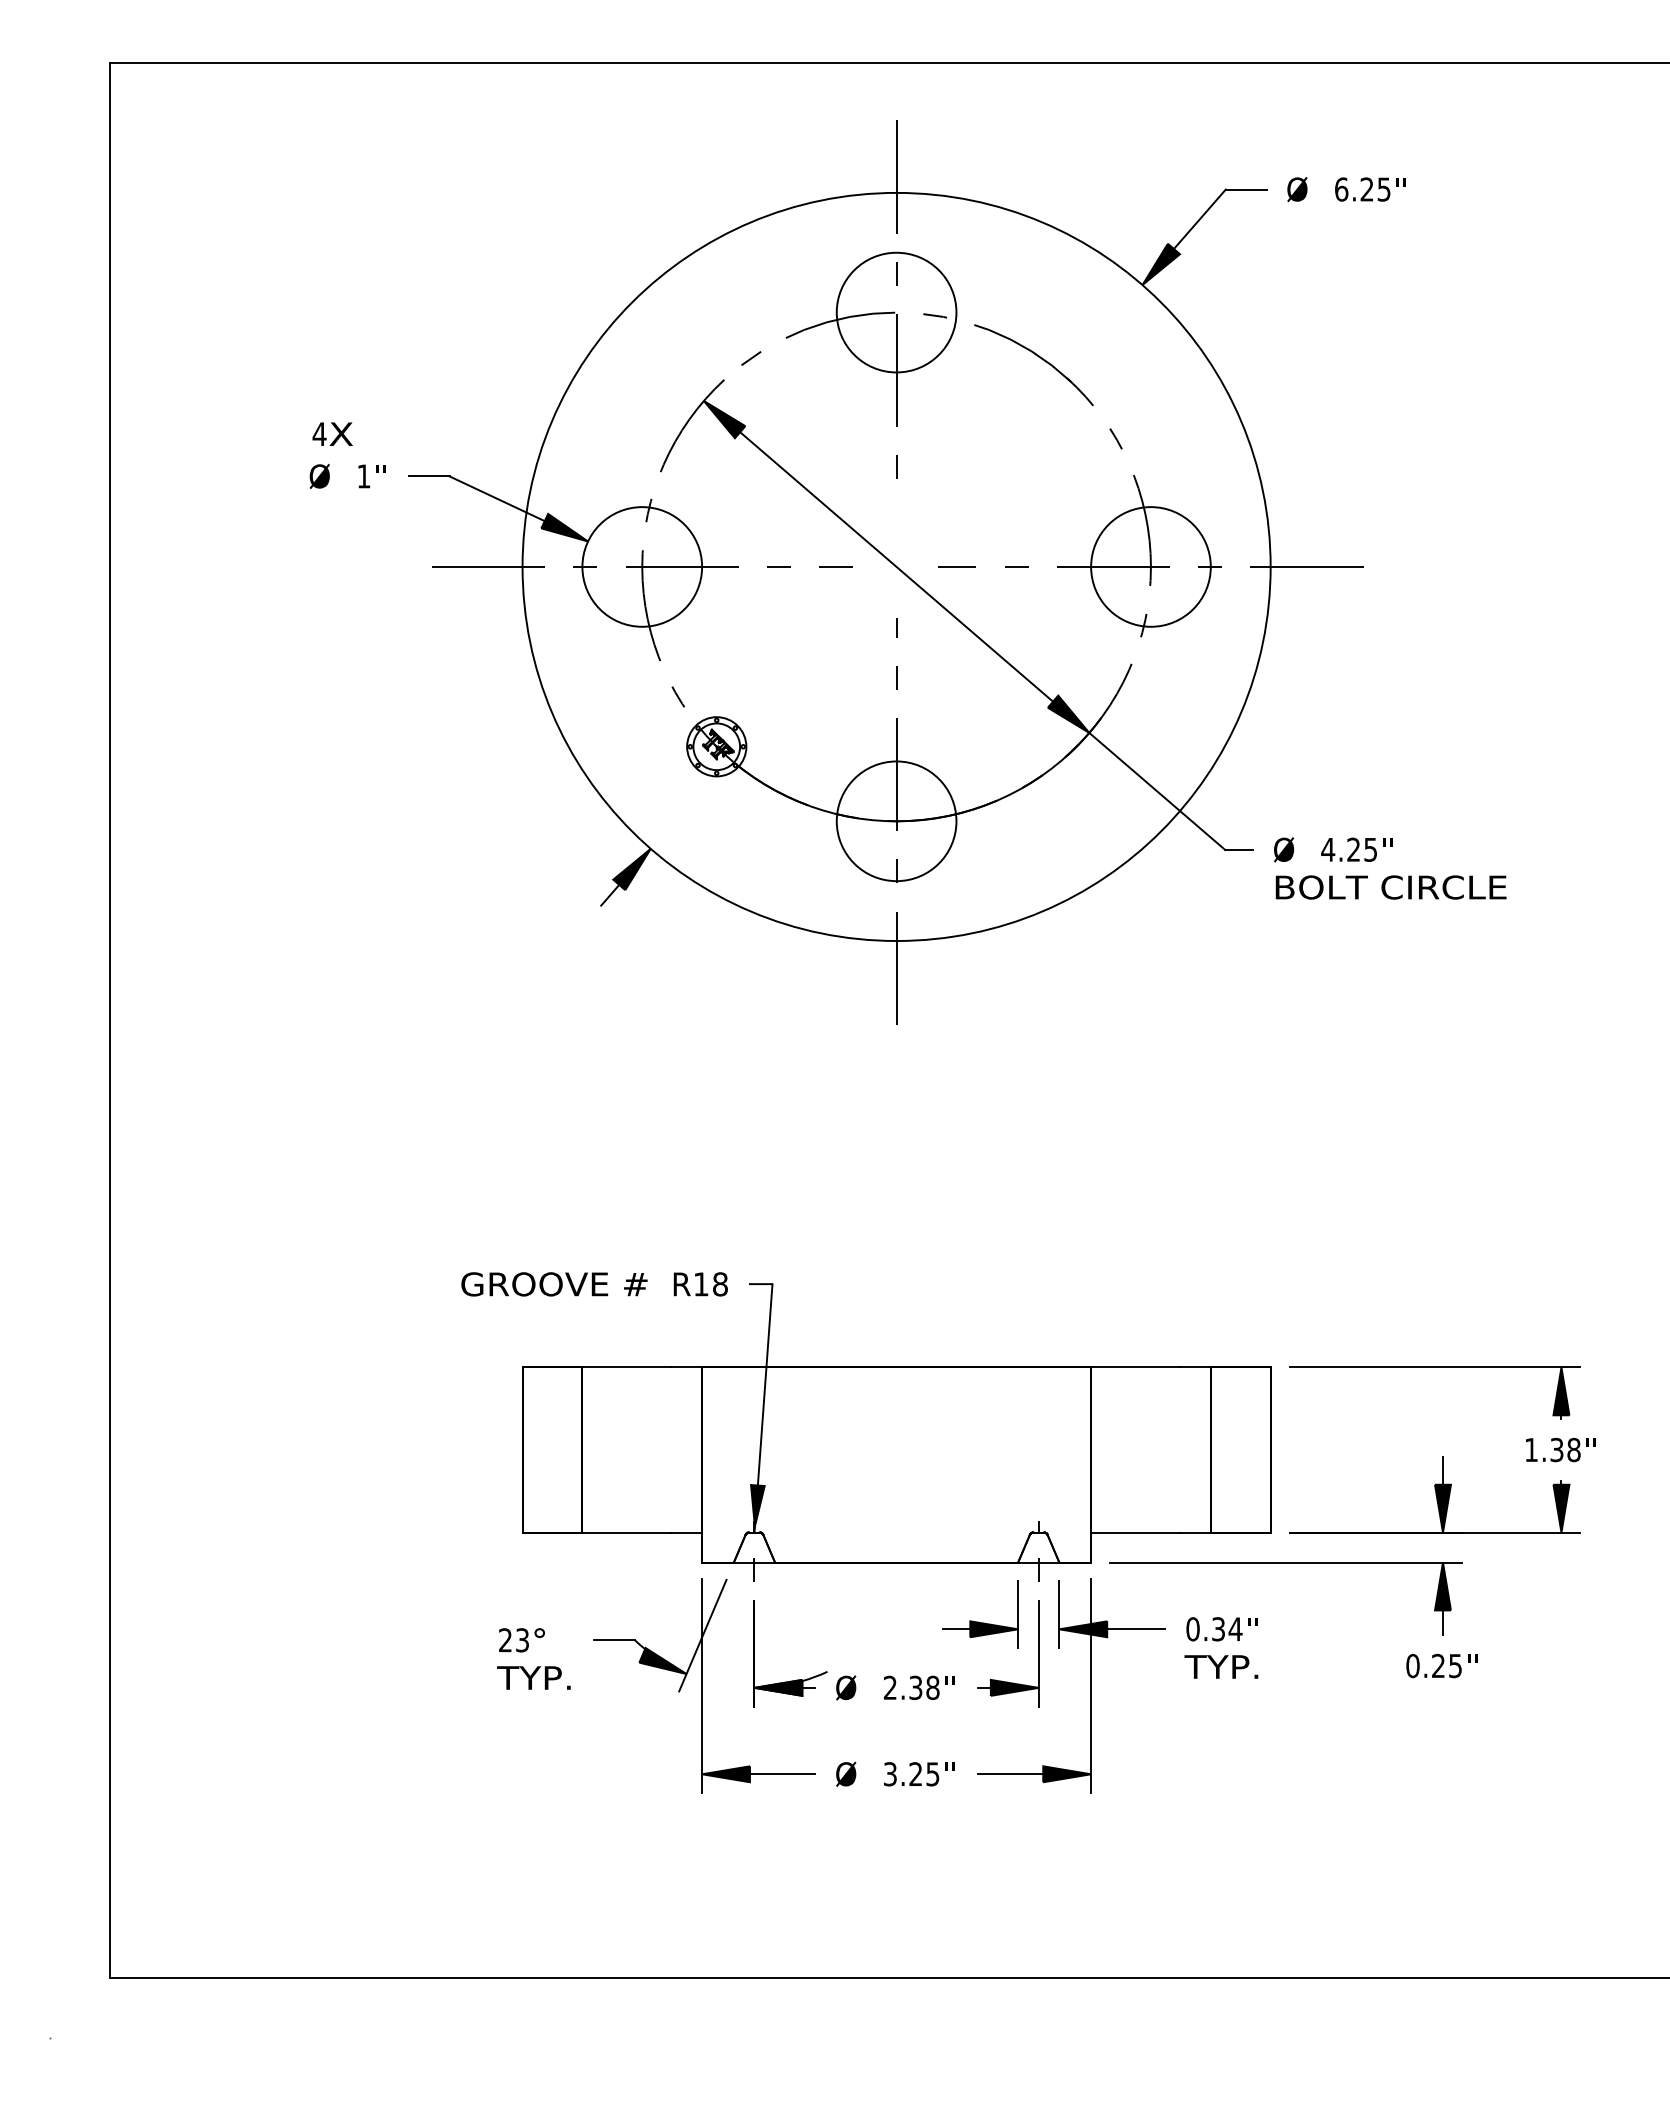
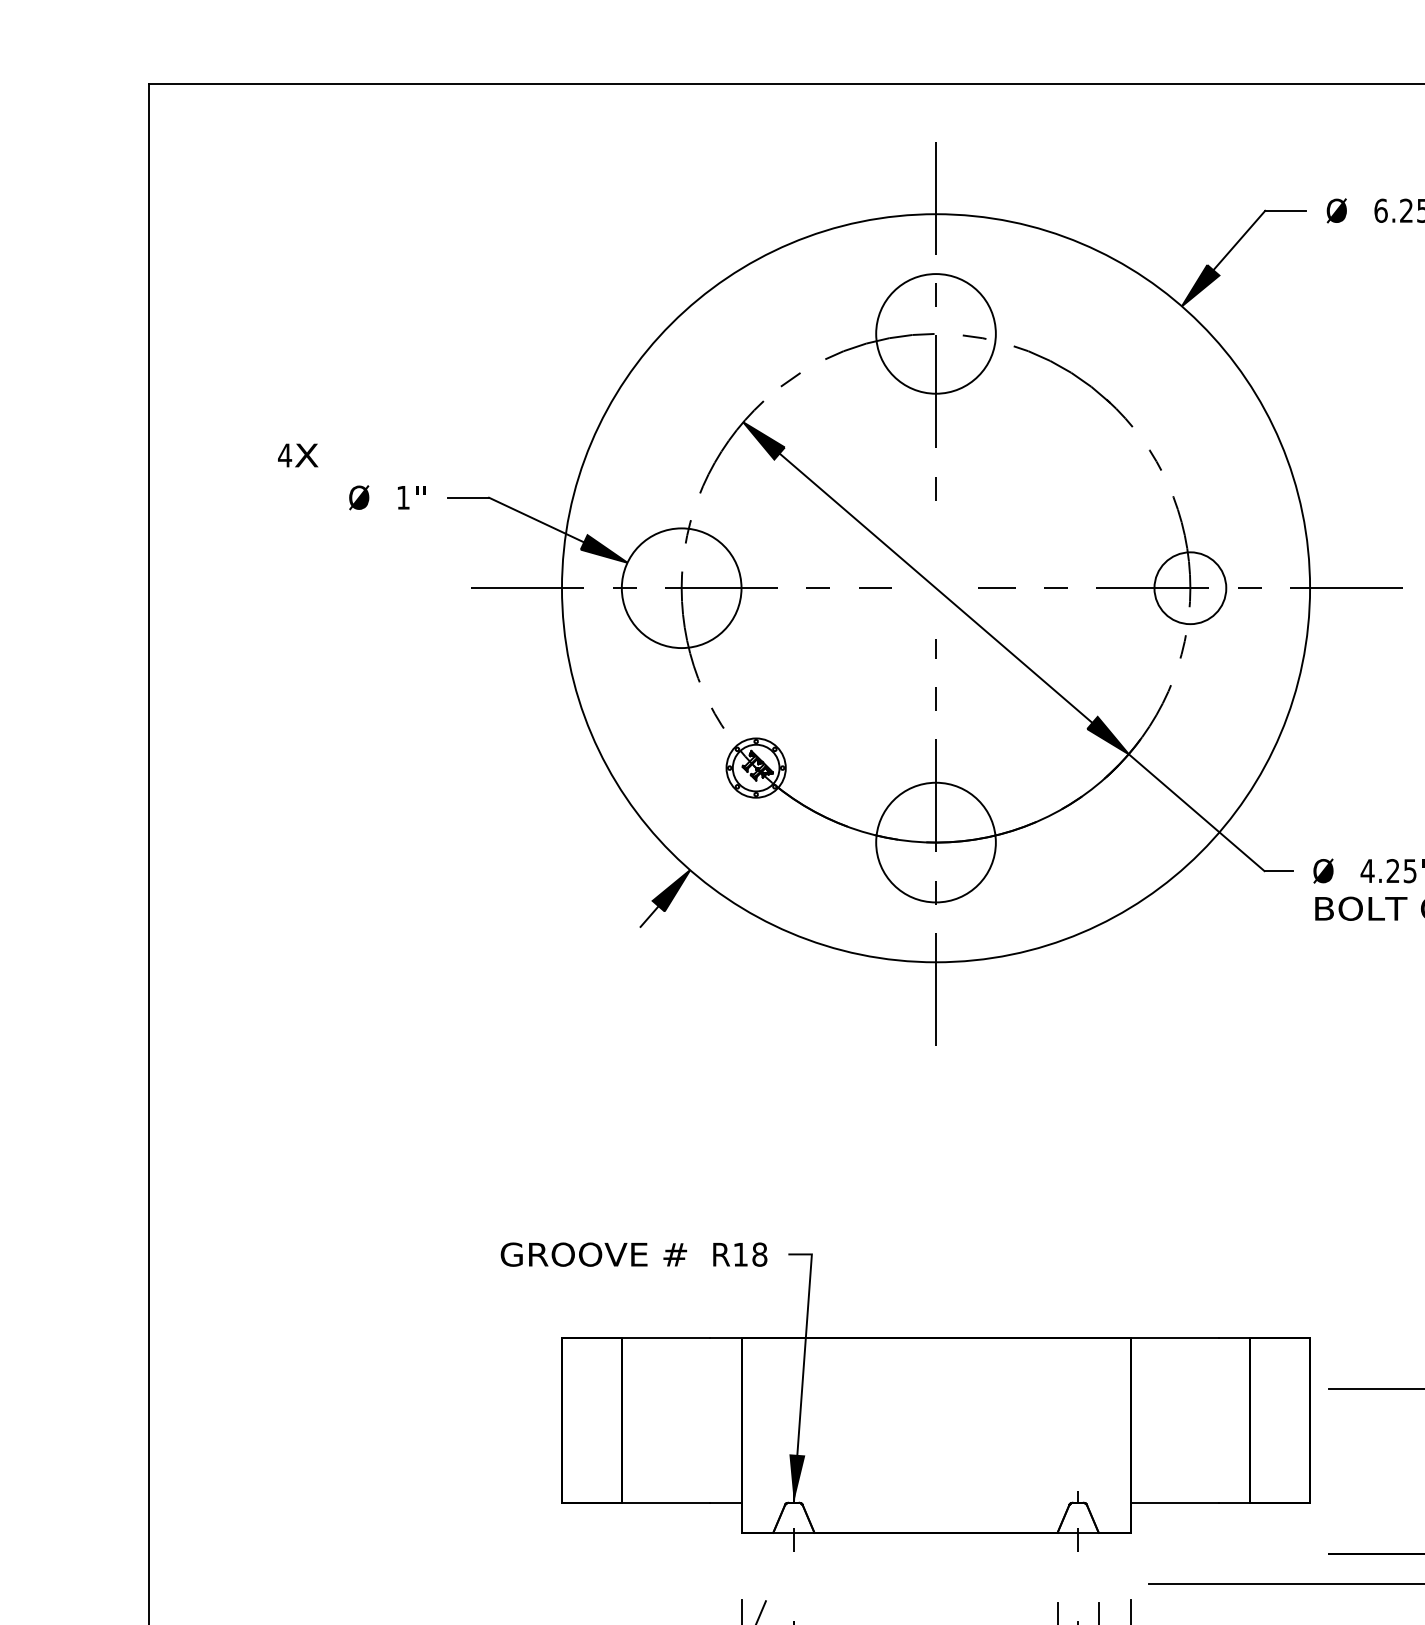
text: (332, 433) -> (297, 454), moved
circle: (1150, 566) -> (1189, 587), size x0.6
part: (866, 1426) -> (905, 1396), moved

